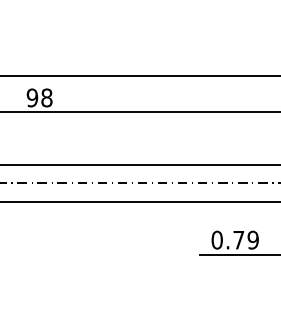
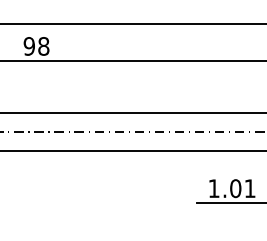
text: (234, 239) -> (231, 187), 0.79 -> 1.01

